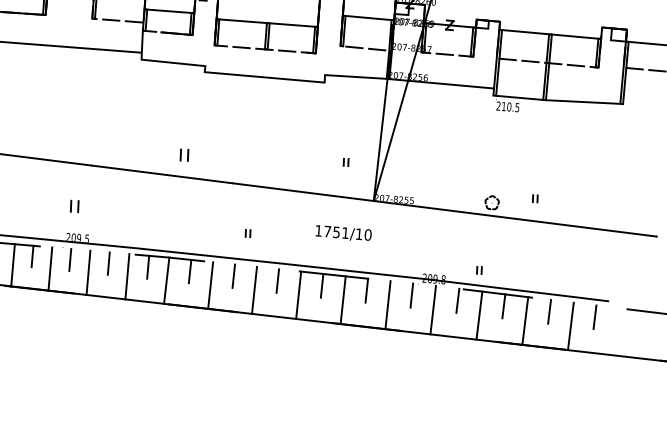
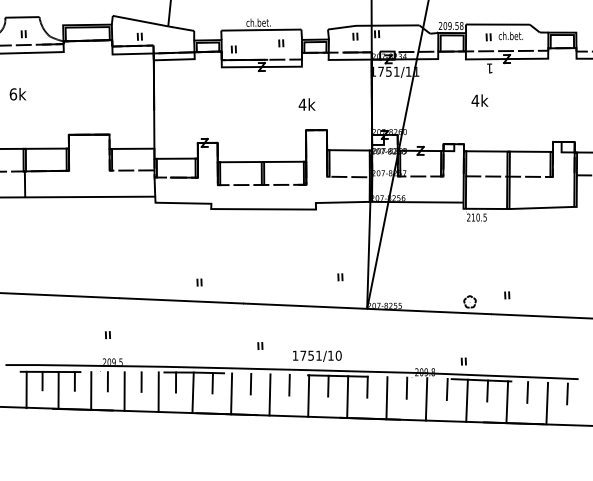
part: (184, 155) -> (199, 282), size x0.62
part: (74, 207) -> (107, 335), size x0.62
text: (343, 232) -> (317, 355), moved

